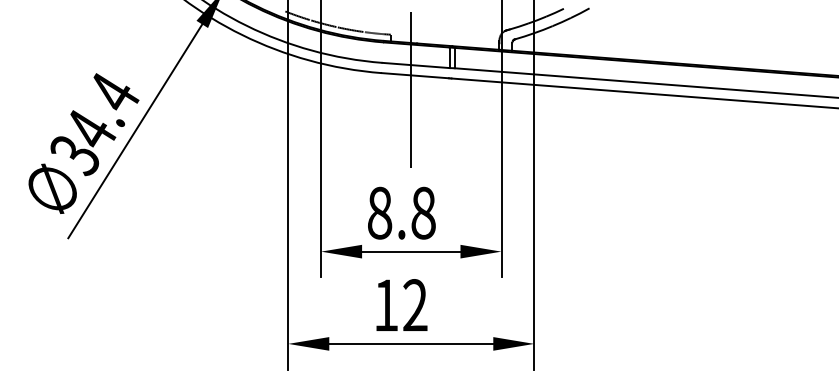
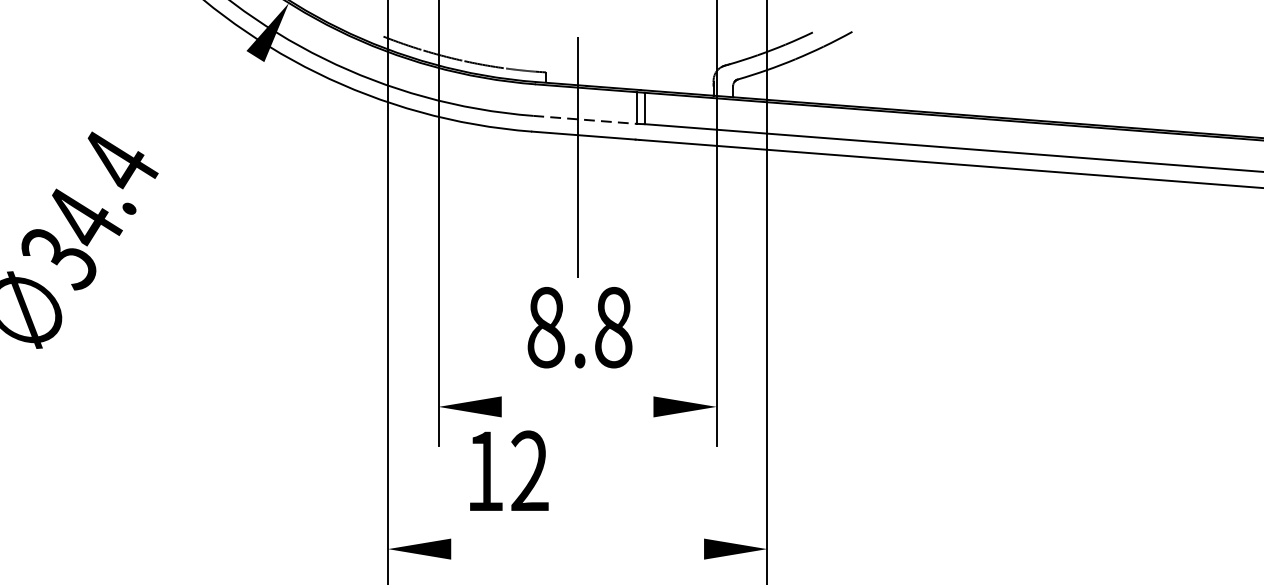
line: (416, 65) -> (585, 119), solid -> dashed
line: (135, 131) -> (152, 221), removed
text: (401, 212) -> (579, 326), moved
line: (411, 251) -> (577, 406), removed
text: (401, 304) -> (508, 469), moved
line: (411, 343) -> (577, 548), removed

